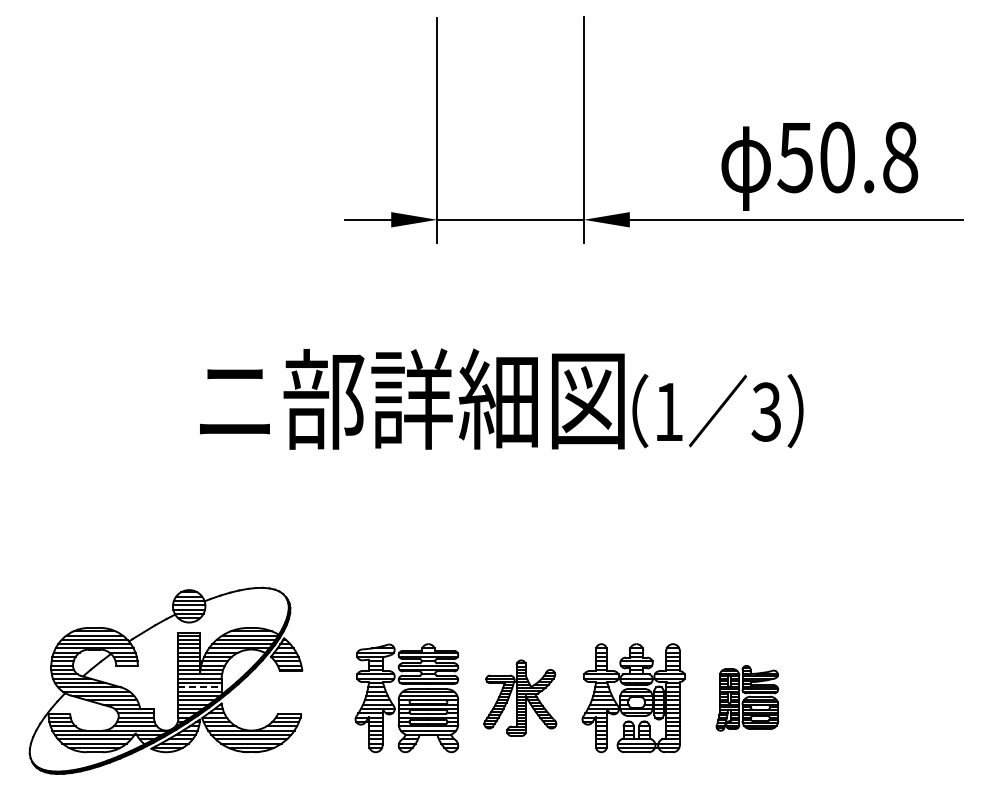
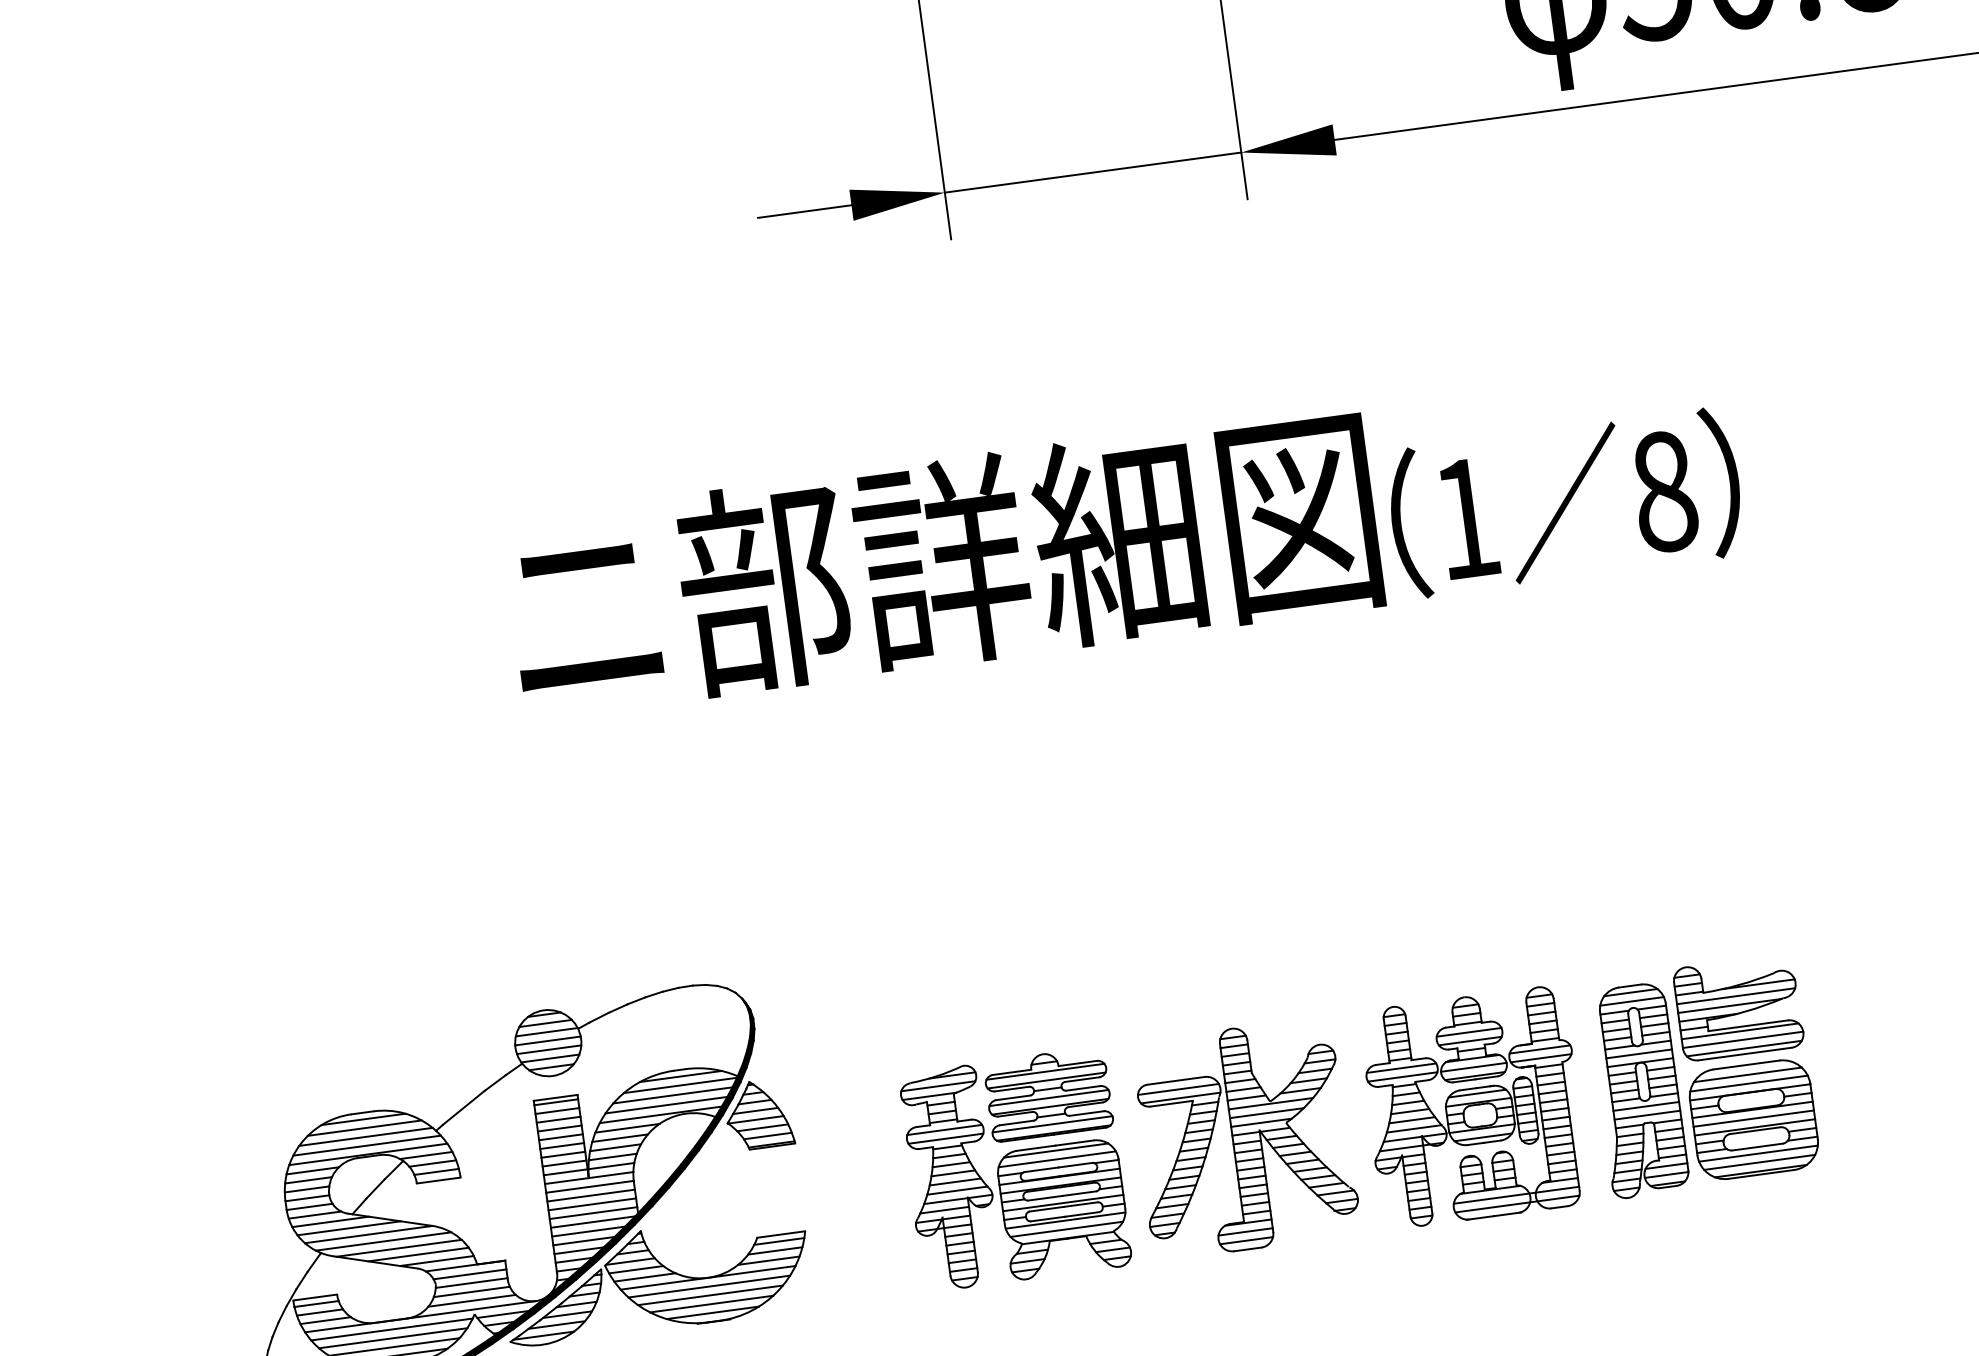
text: (766, 411) -> (1663, 490), 3 -> 8
line: (200, 687) -> (593, 1204), dashed -> solid
part: (520, 698) -> (1244, 1139), size x1.43
part: (747, 698) -> (1703, 1076), size x1.67

